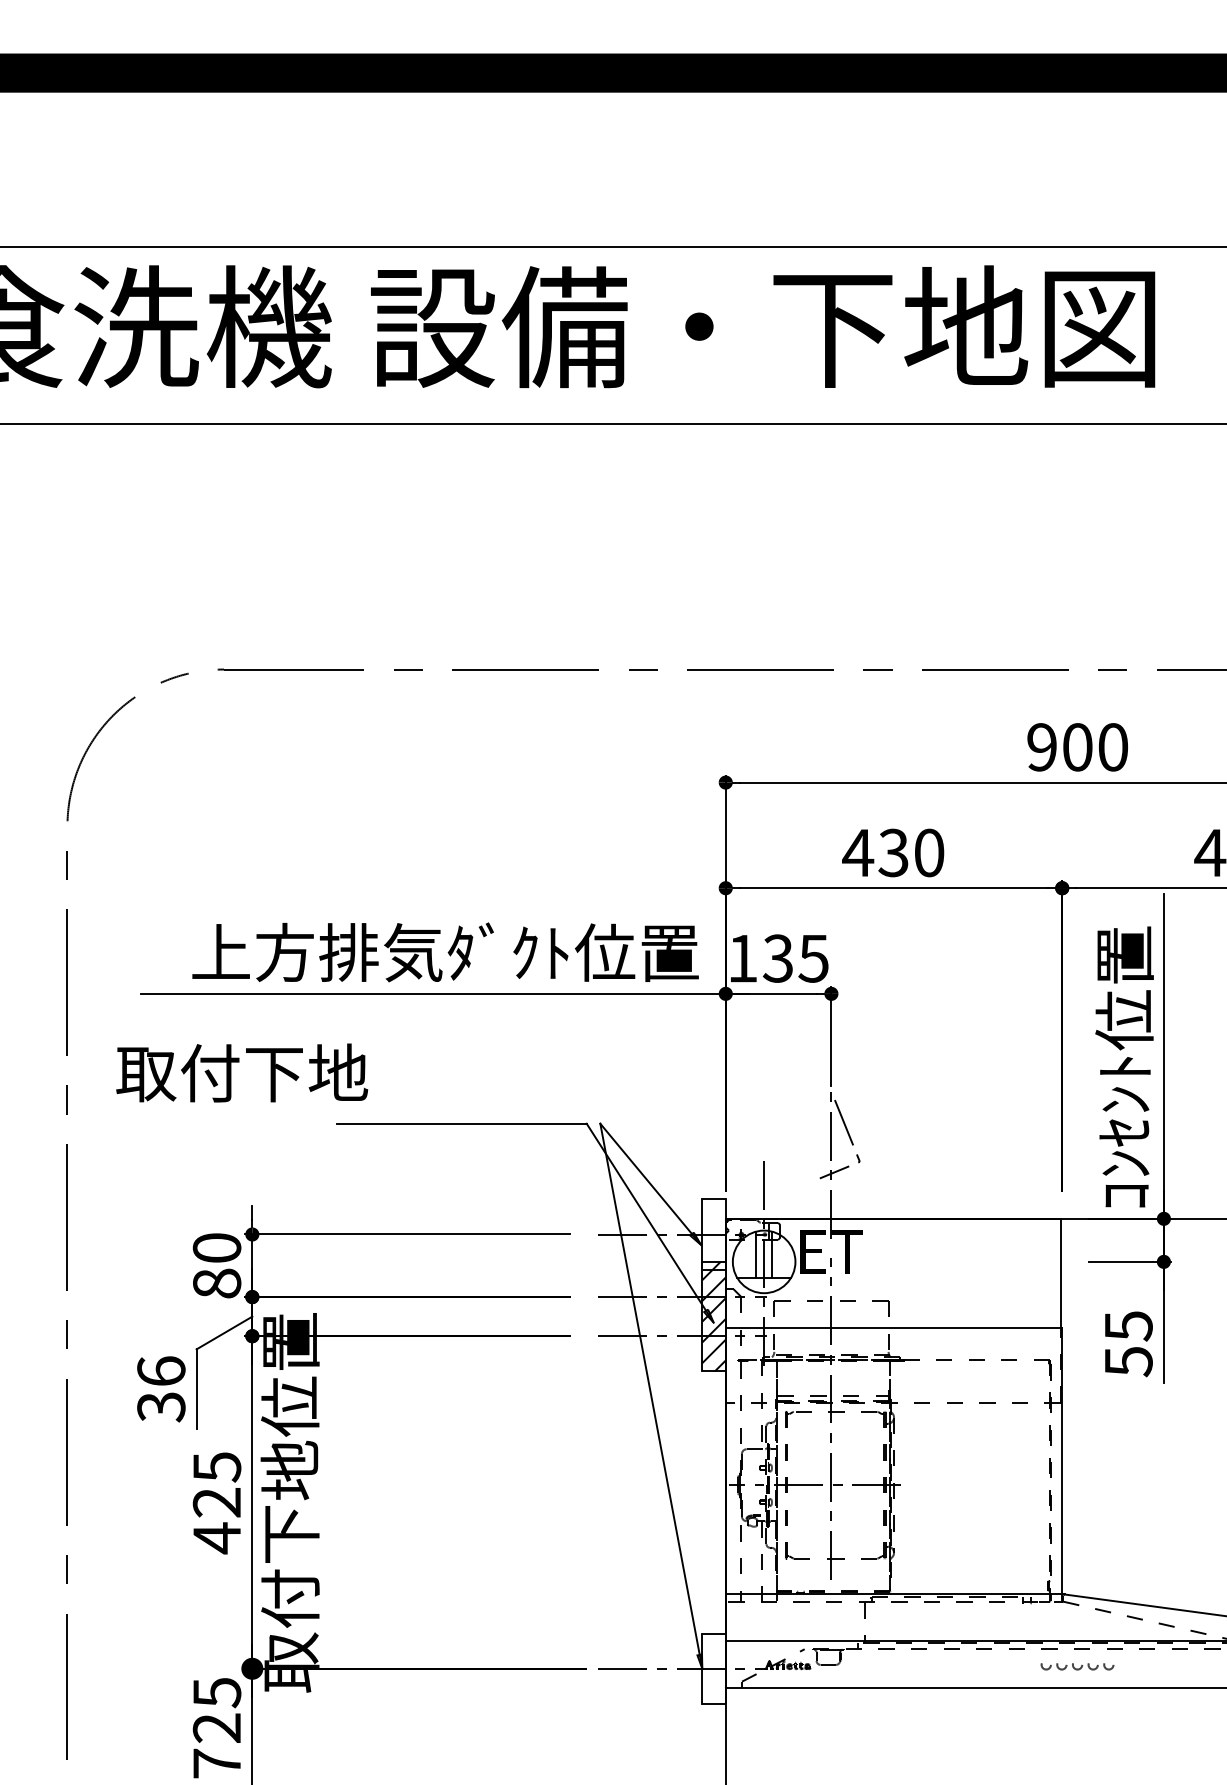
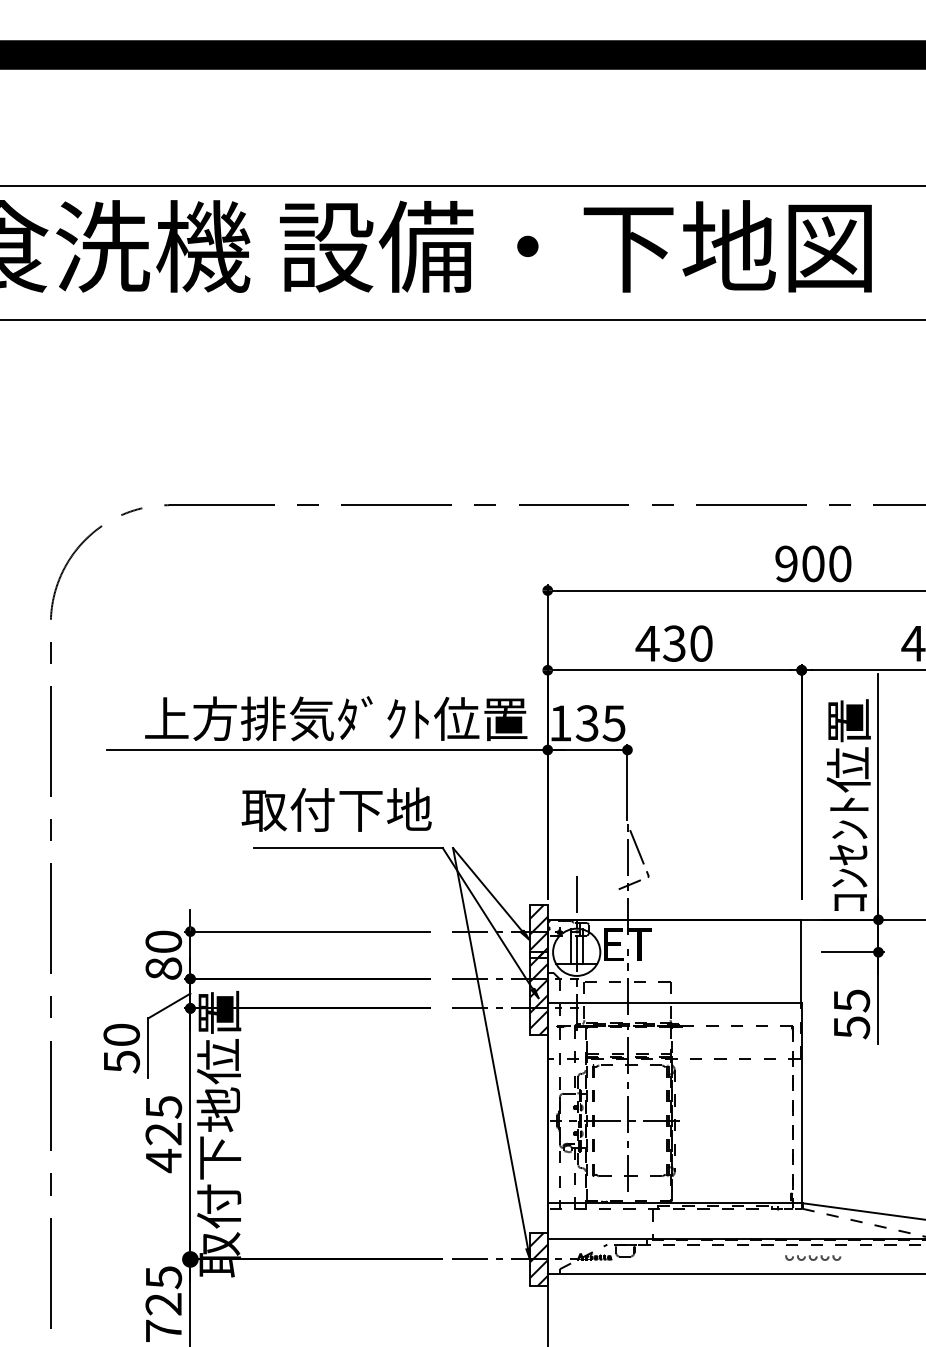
text: (242, 1072) -> (336, 809), moved
hatch: (713, 1234) -> (538, 931), added
text: (161, 1389) -> (121, 1048), 36 -> 50
hatch: (713, 1668) -> (538, 1259), added

